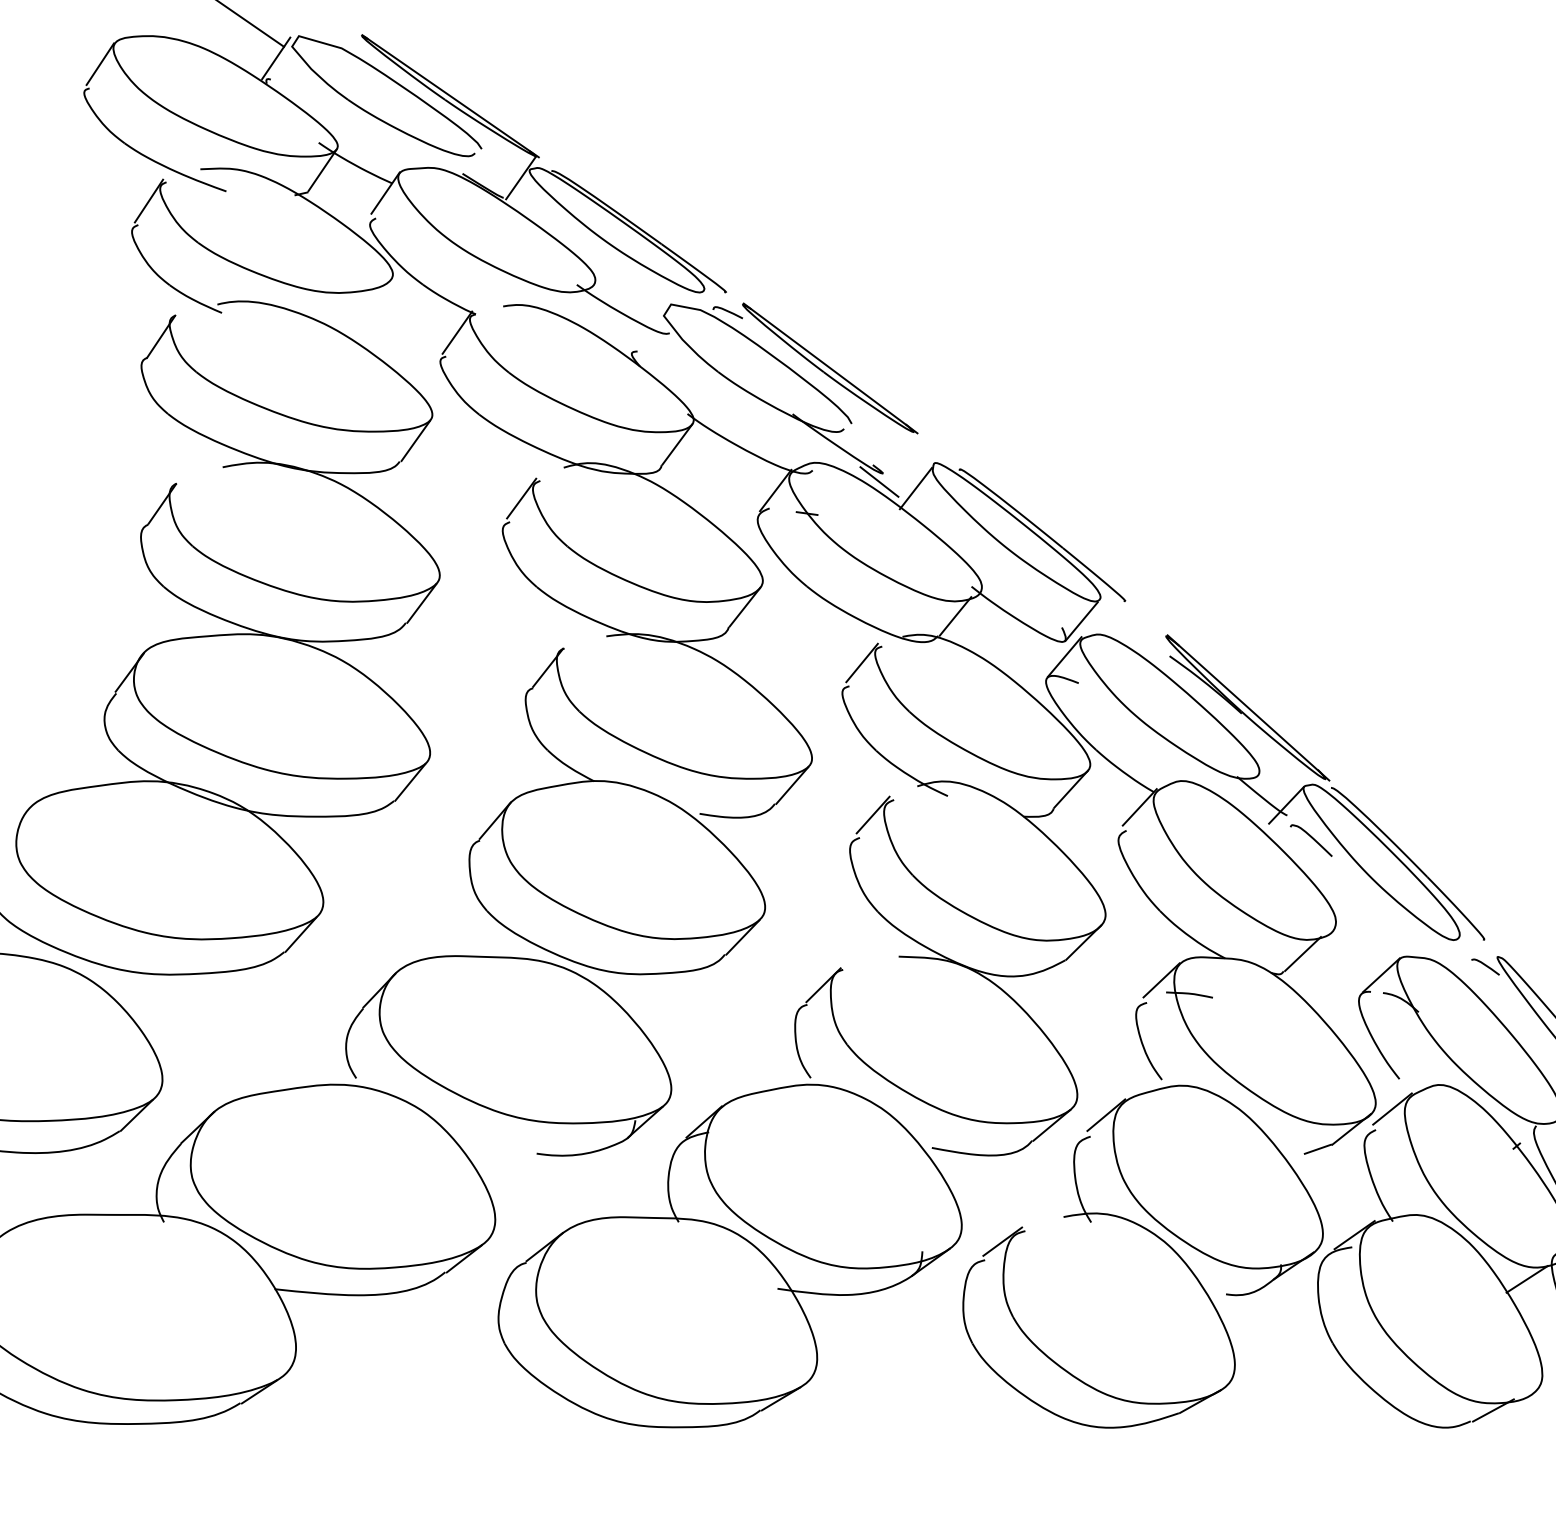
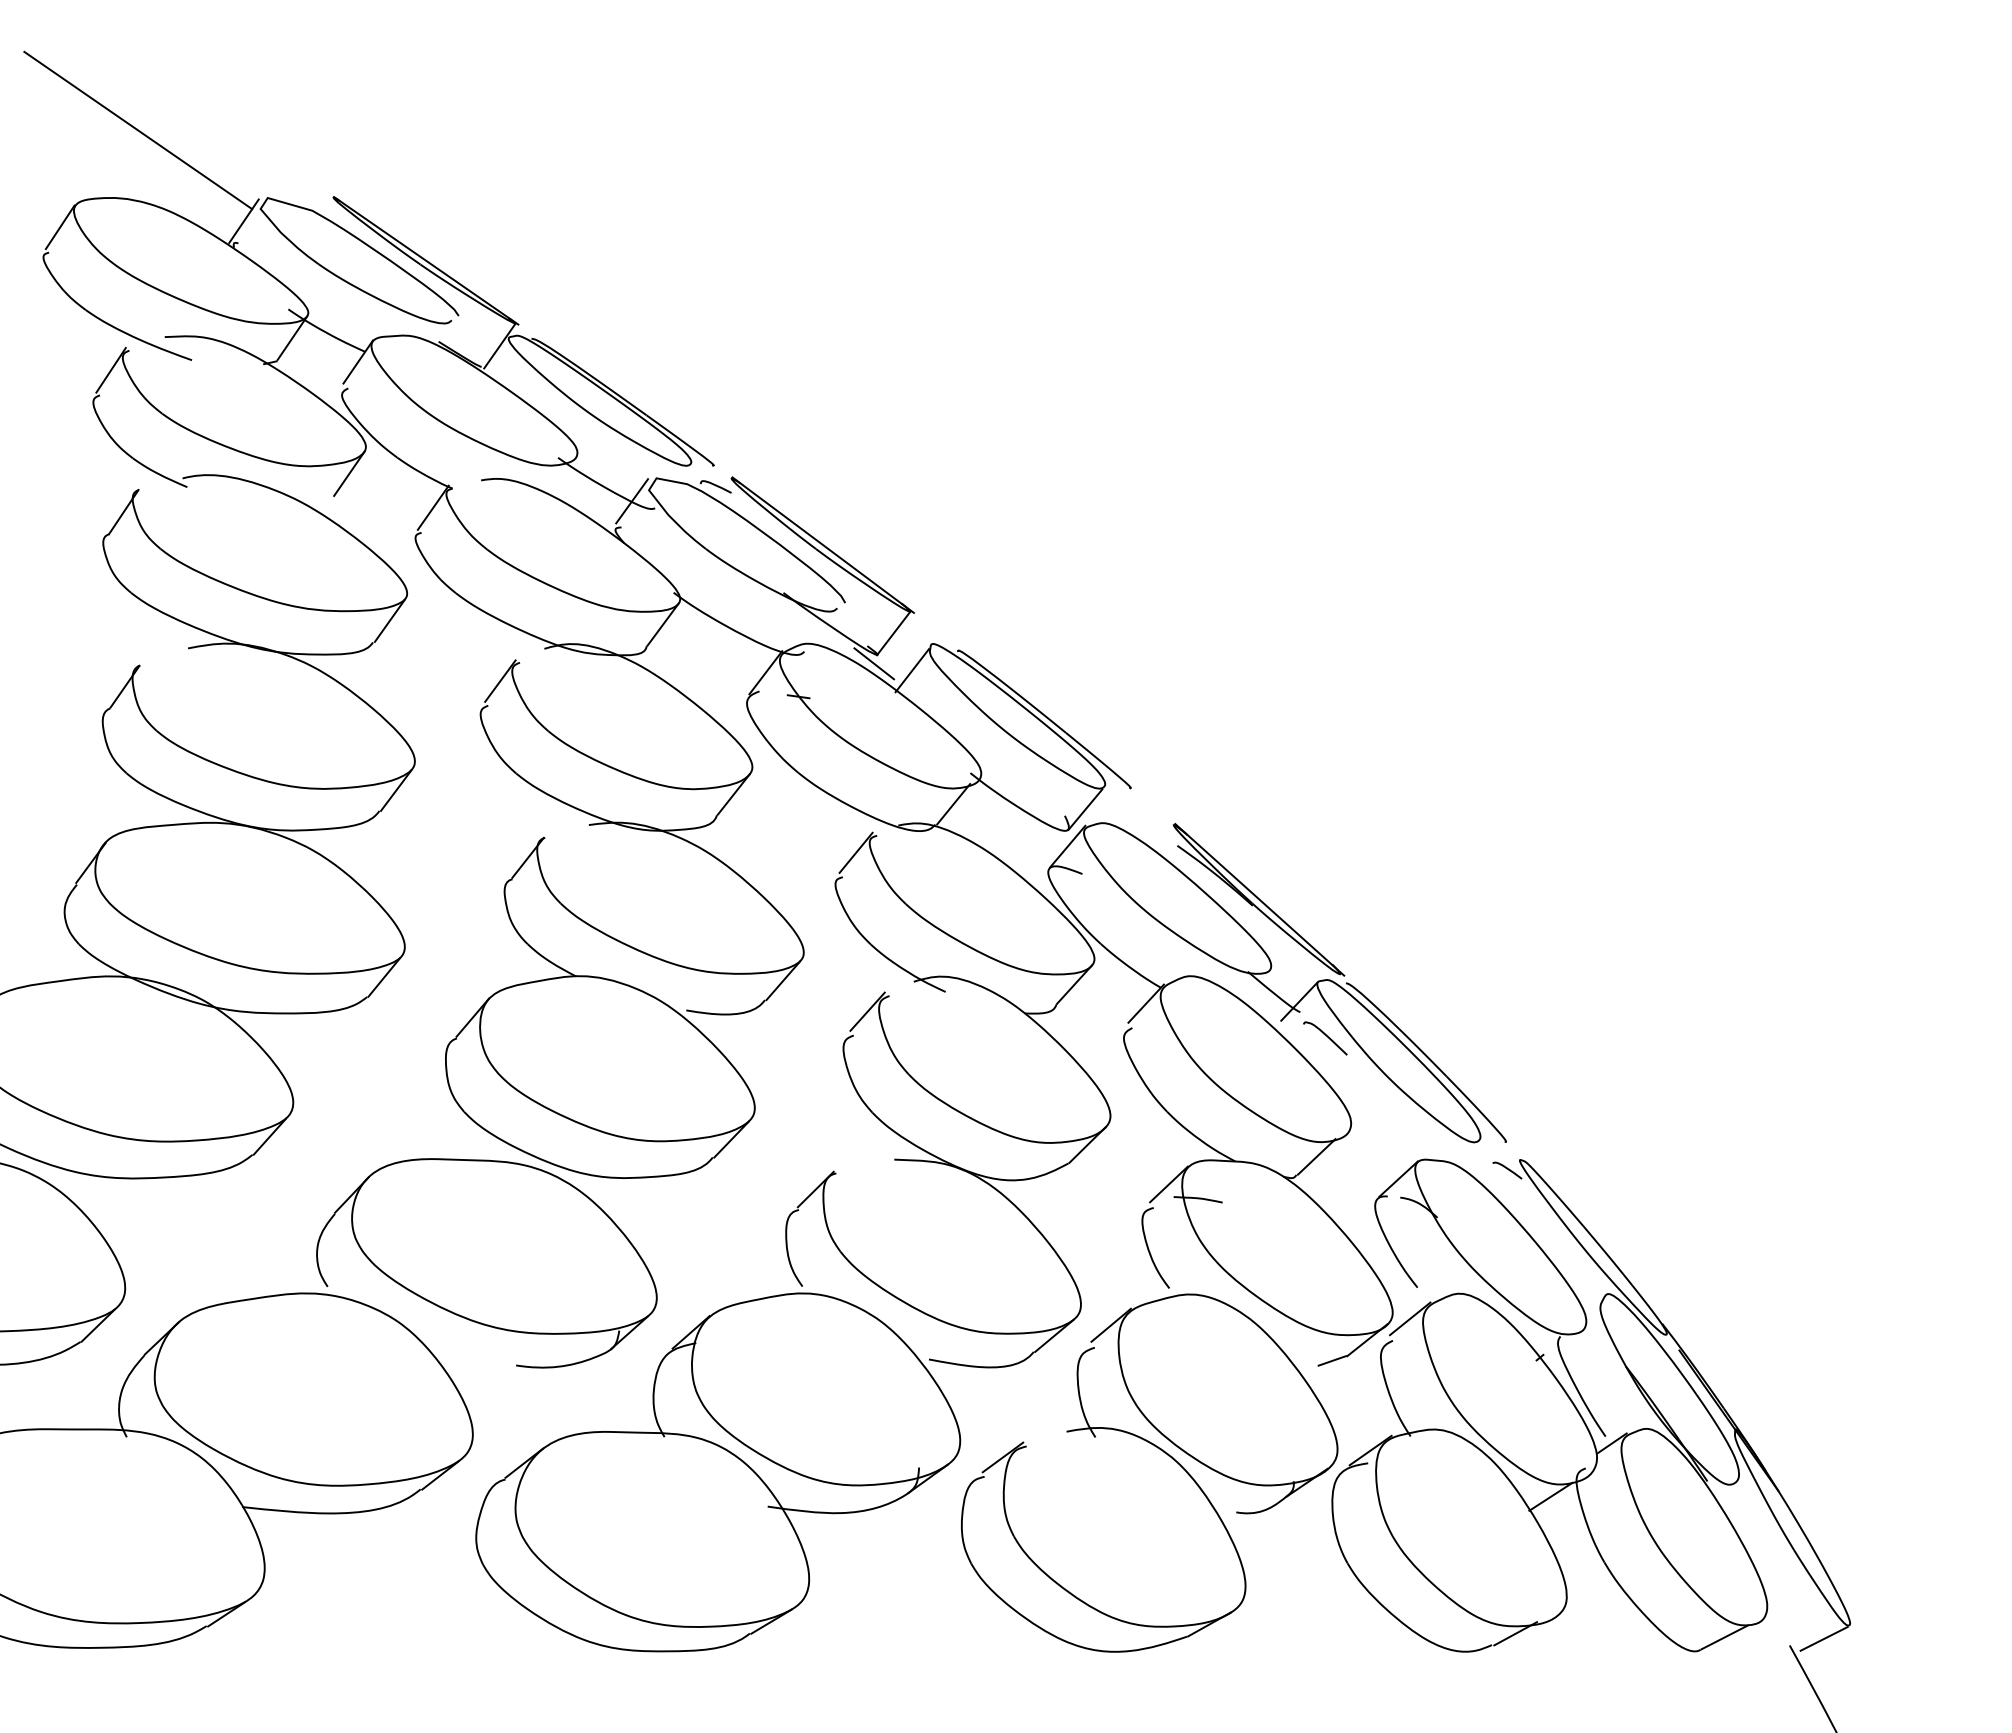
line: (377, 299) -> (349, 473), added
line: (648, 326) -> (632, 501), added
line: (897, 453) -> (893, 633), added

